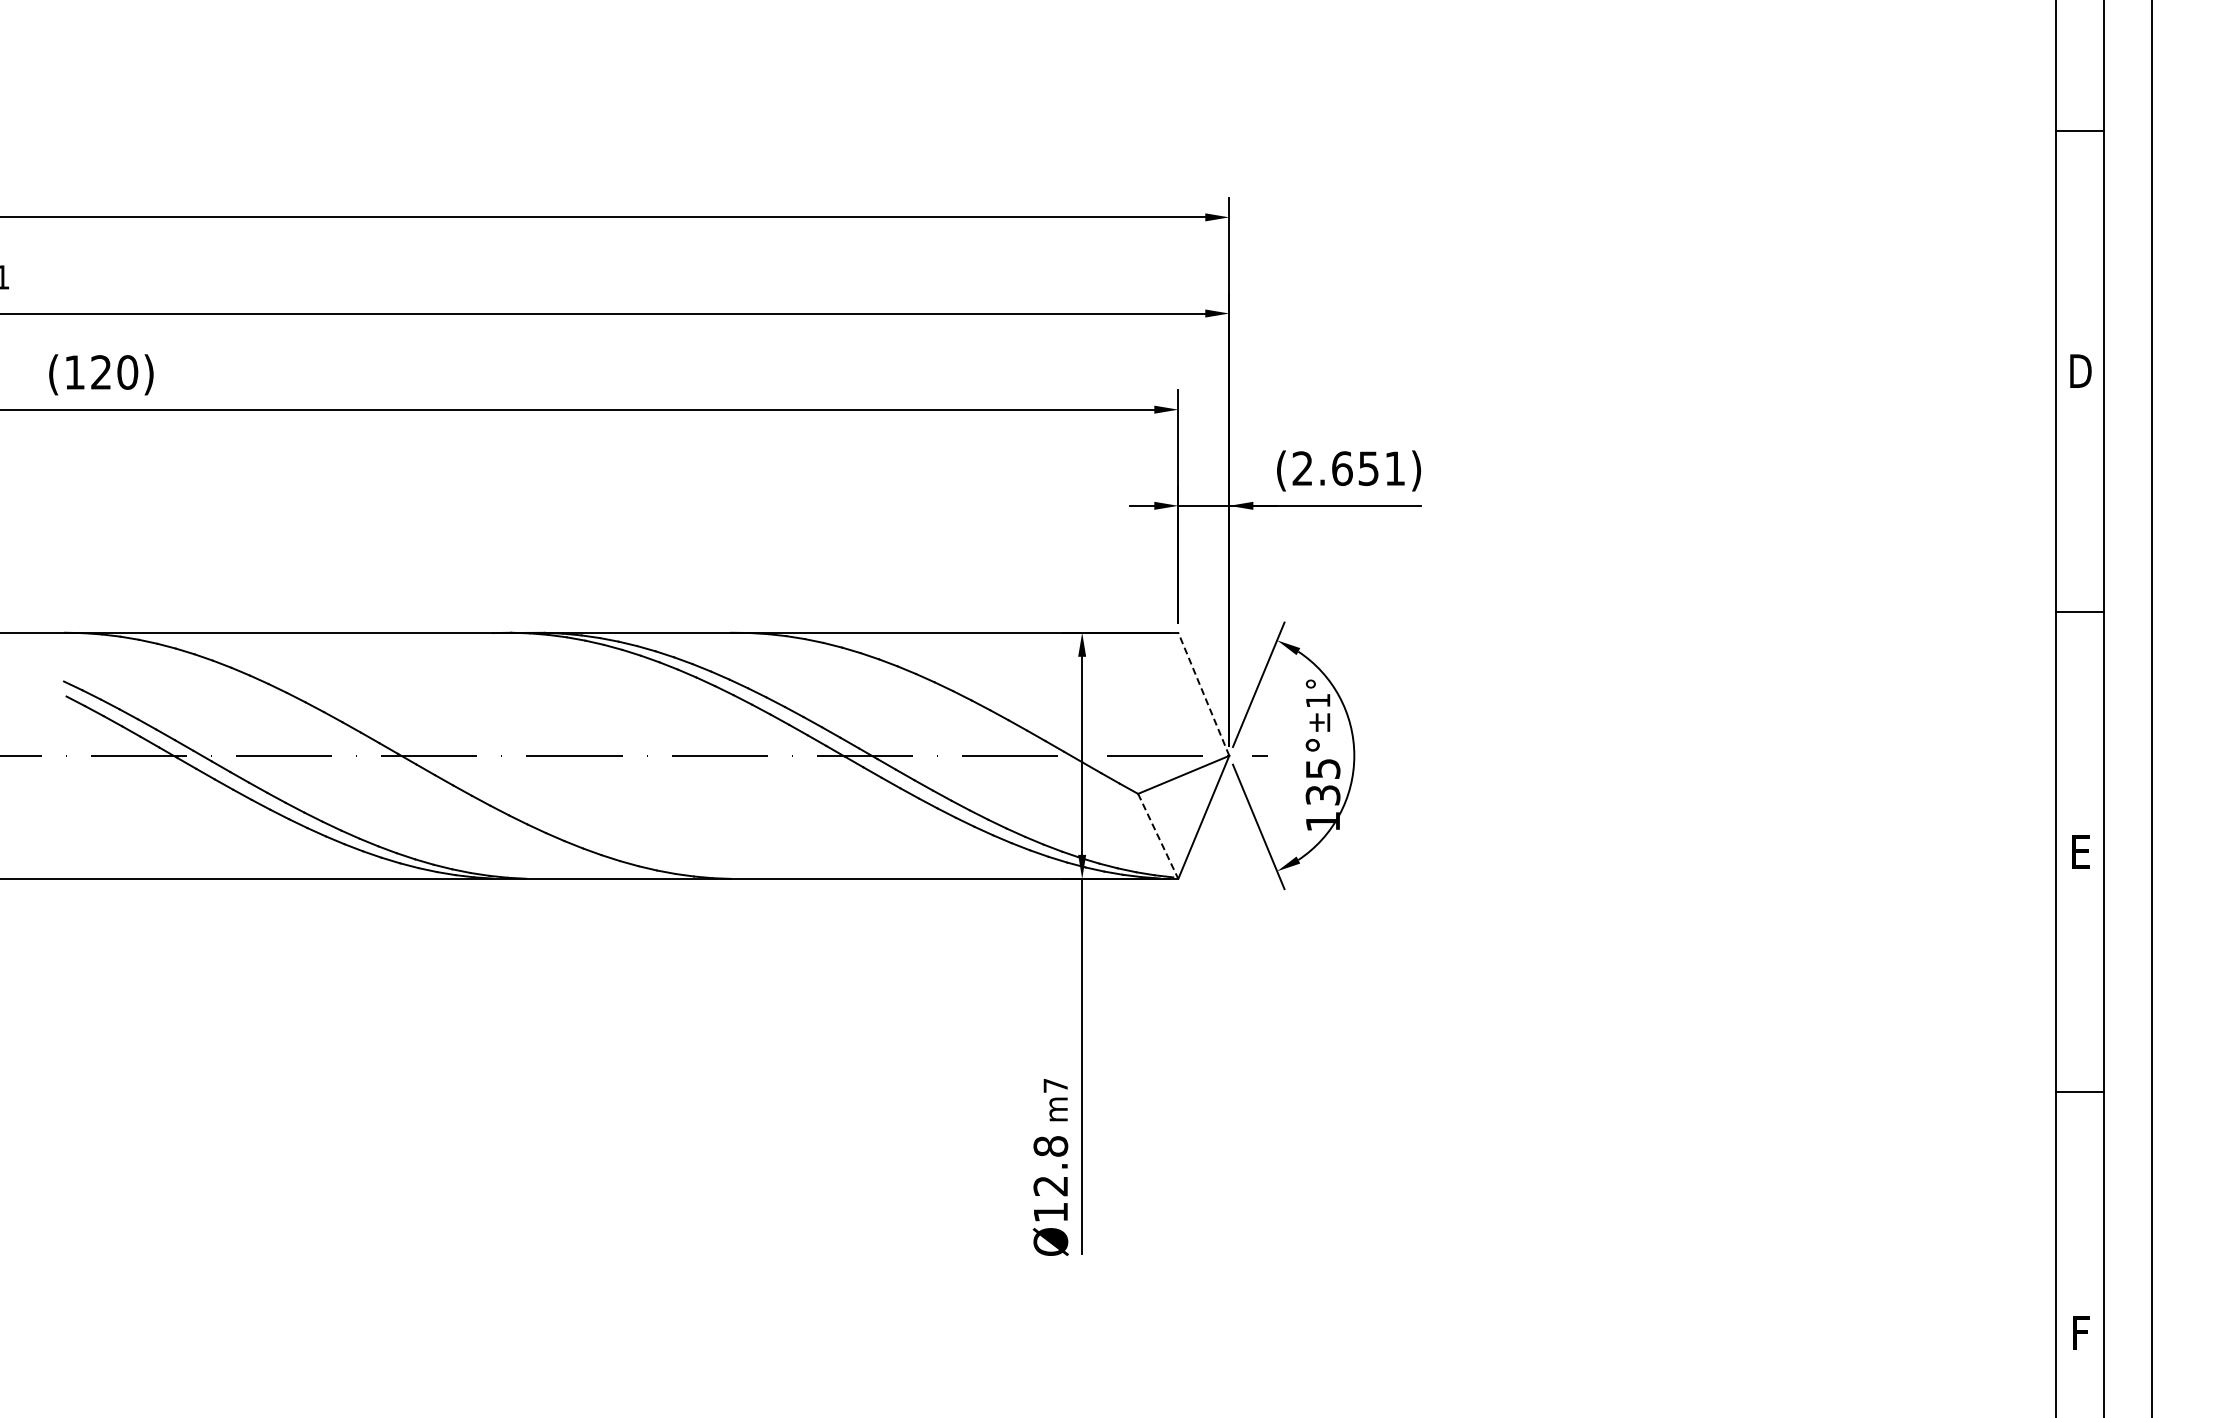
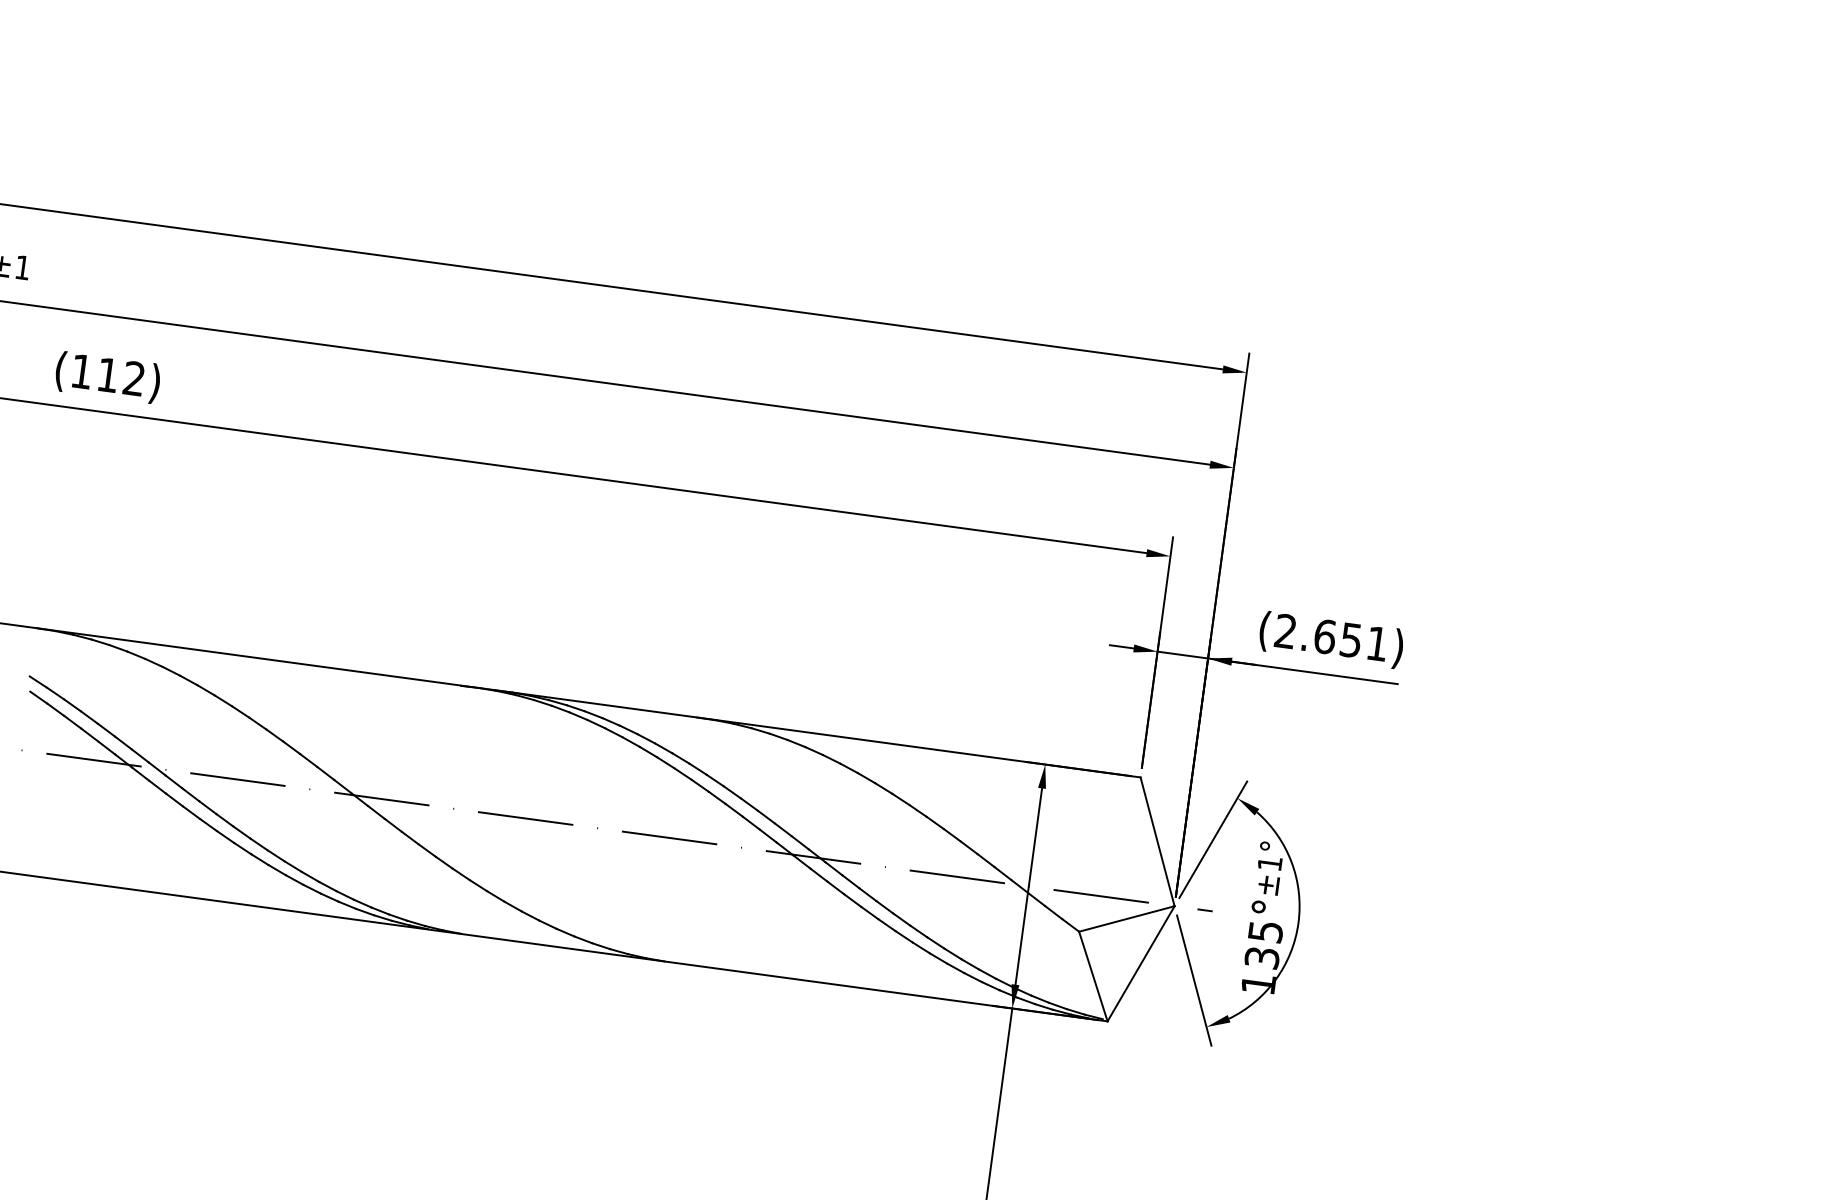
text: (114, 372) -> (121, 376), (120) -> (112)
line: (1203, 694) -> (1157, 841), dashed -> solid
line: (1158, 836) -> (1093, 976), dashed -> solid

